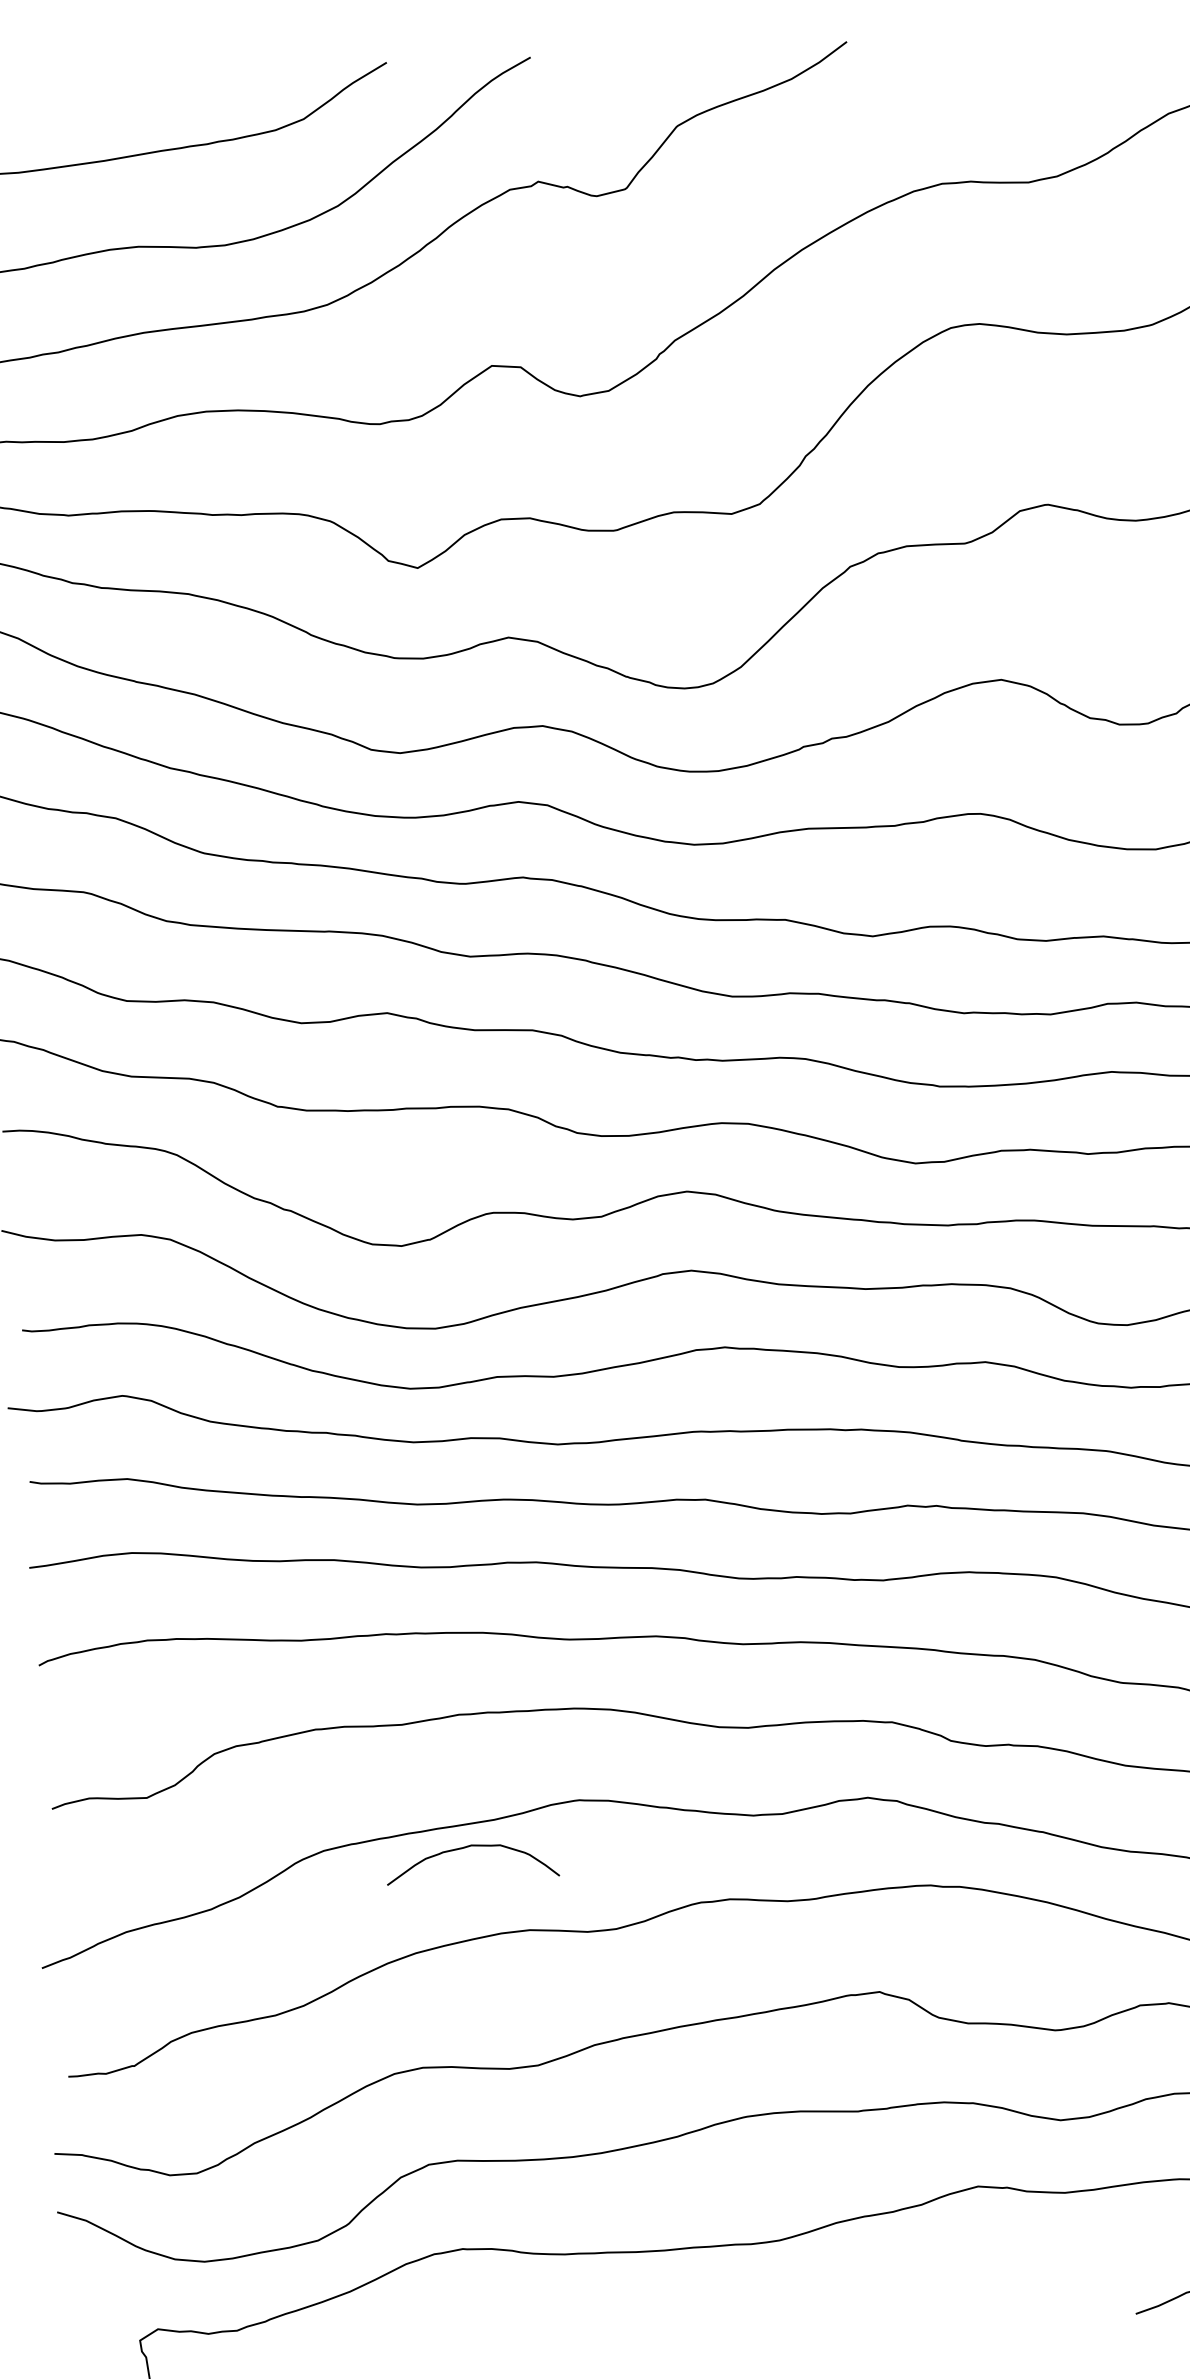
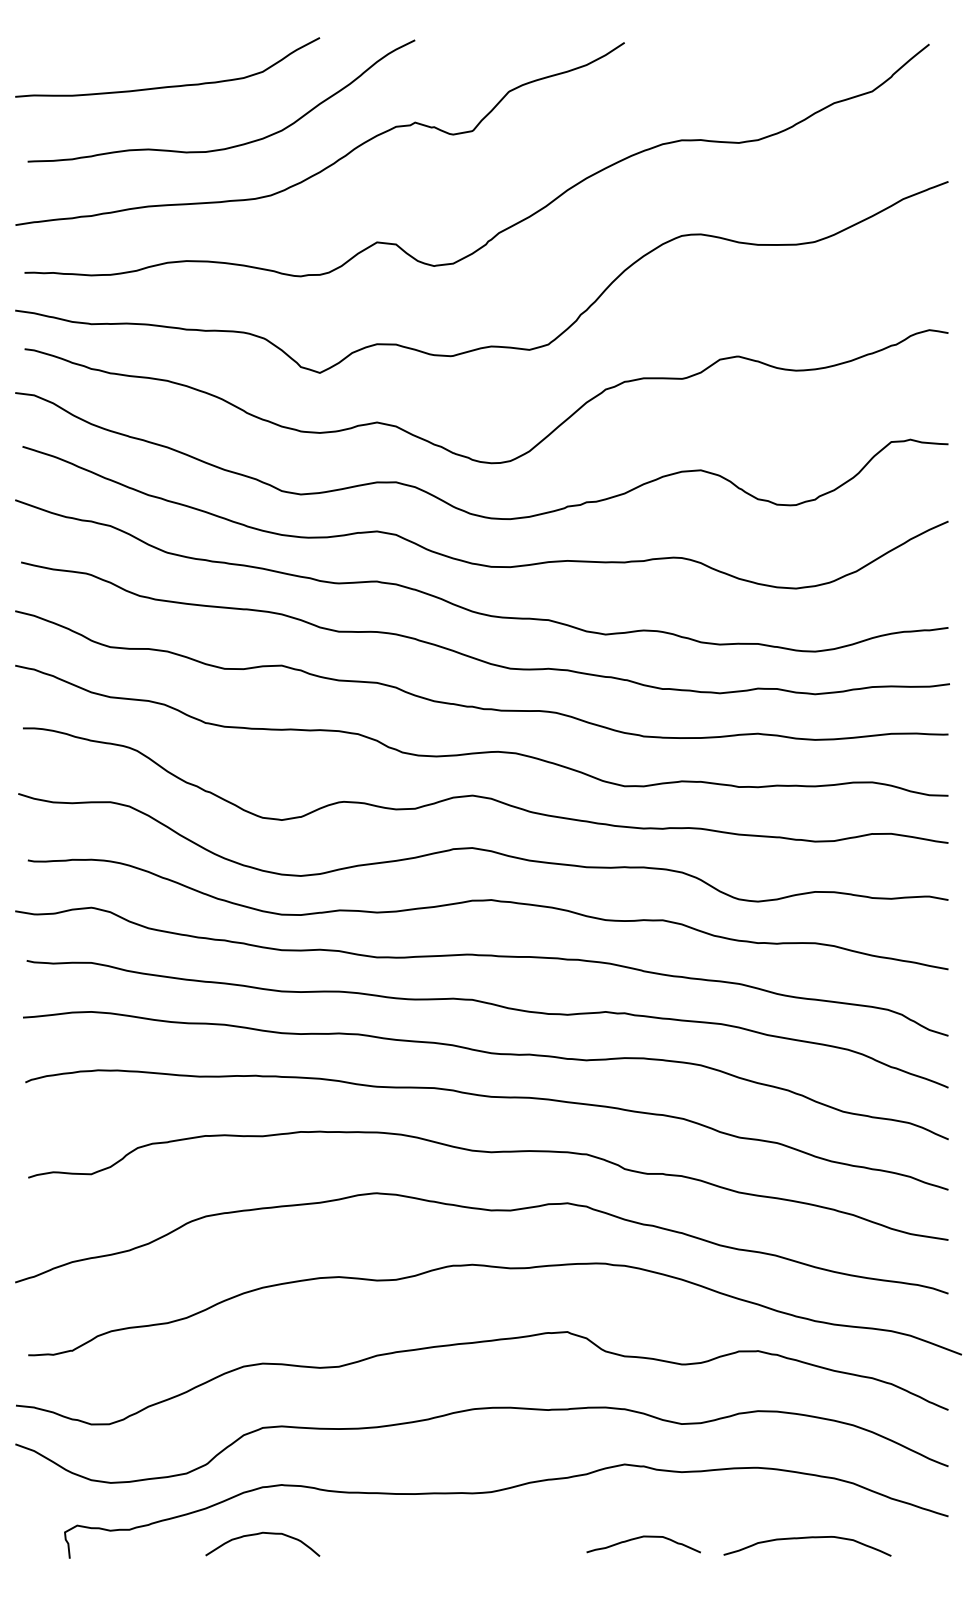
curve: (468, 1848) -> (260, 1534), moved
curve: (1008, 2296) -> (640, 1538), added

